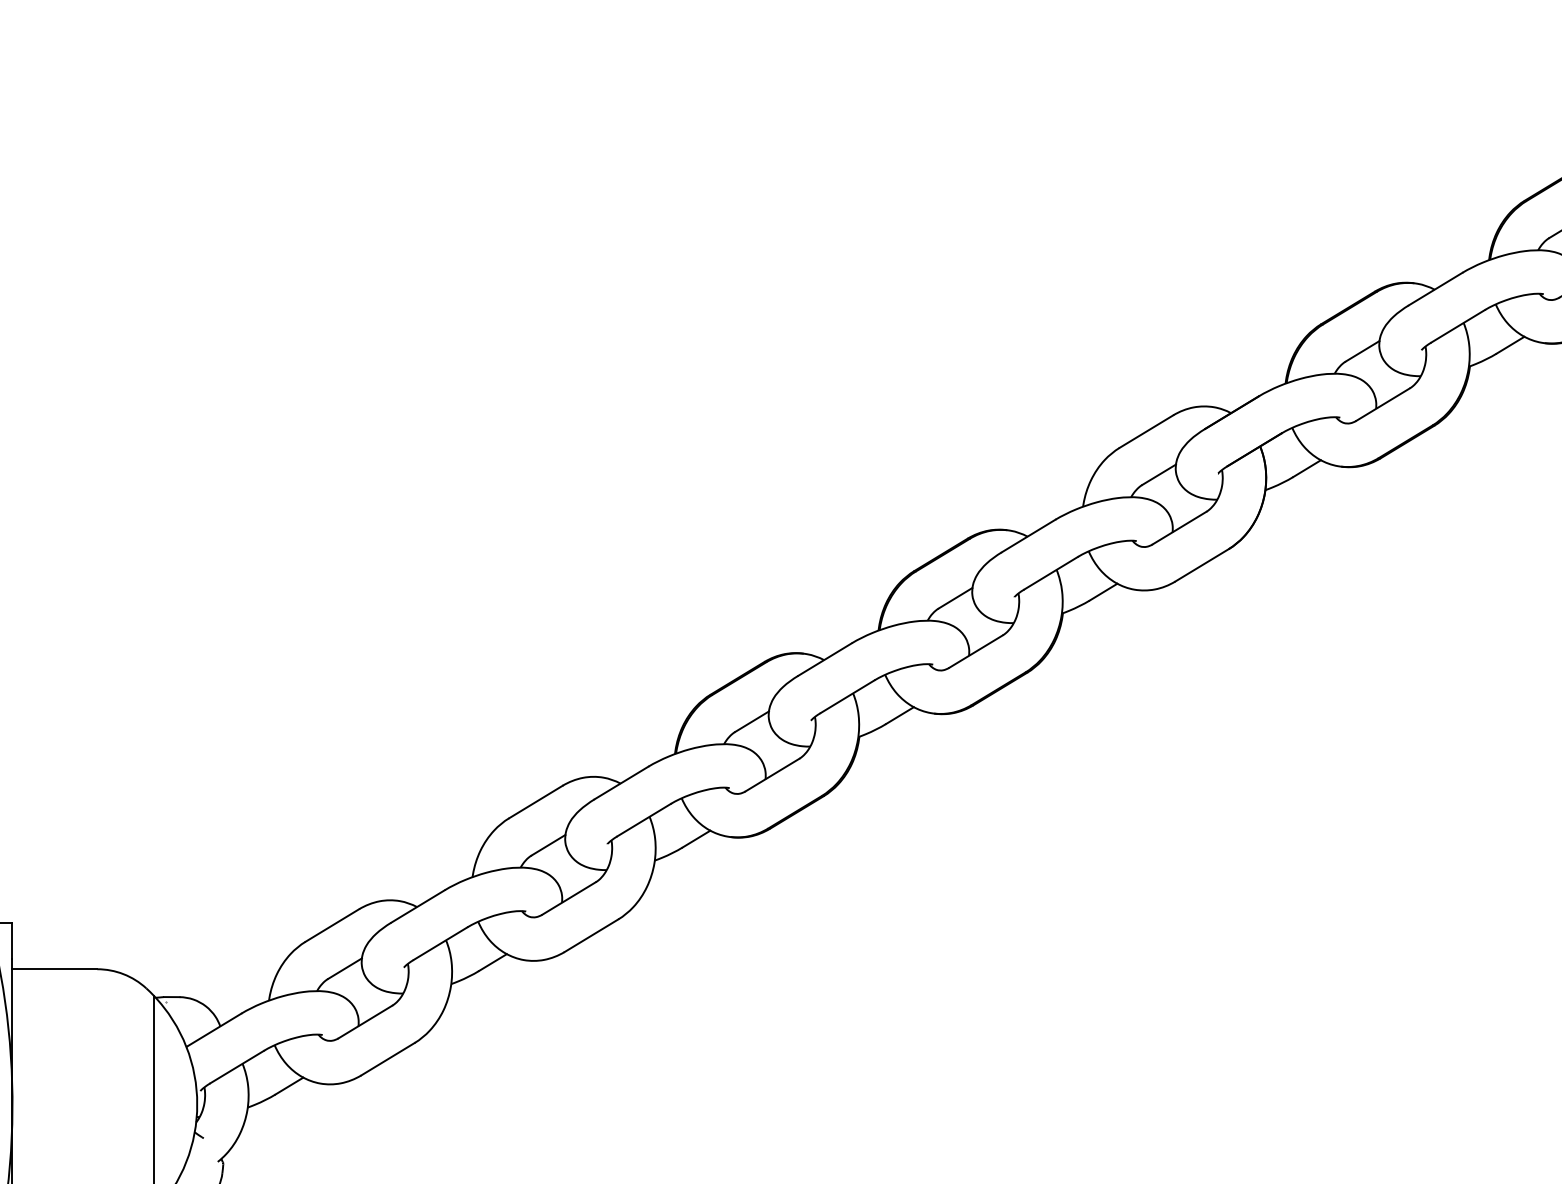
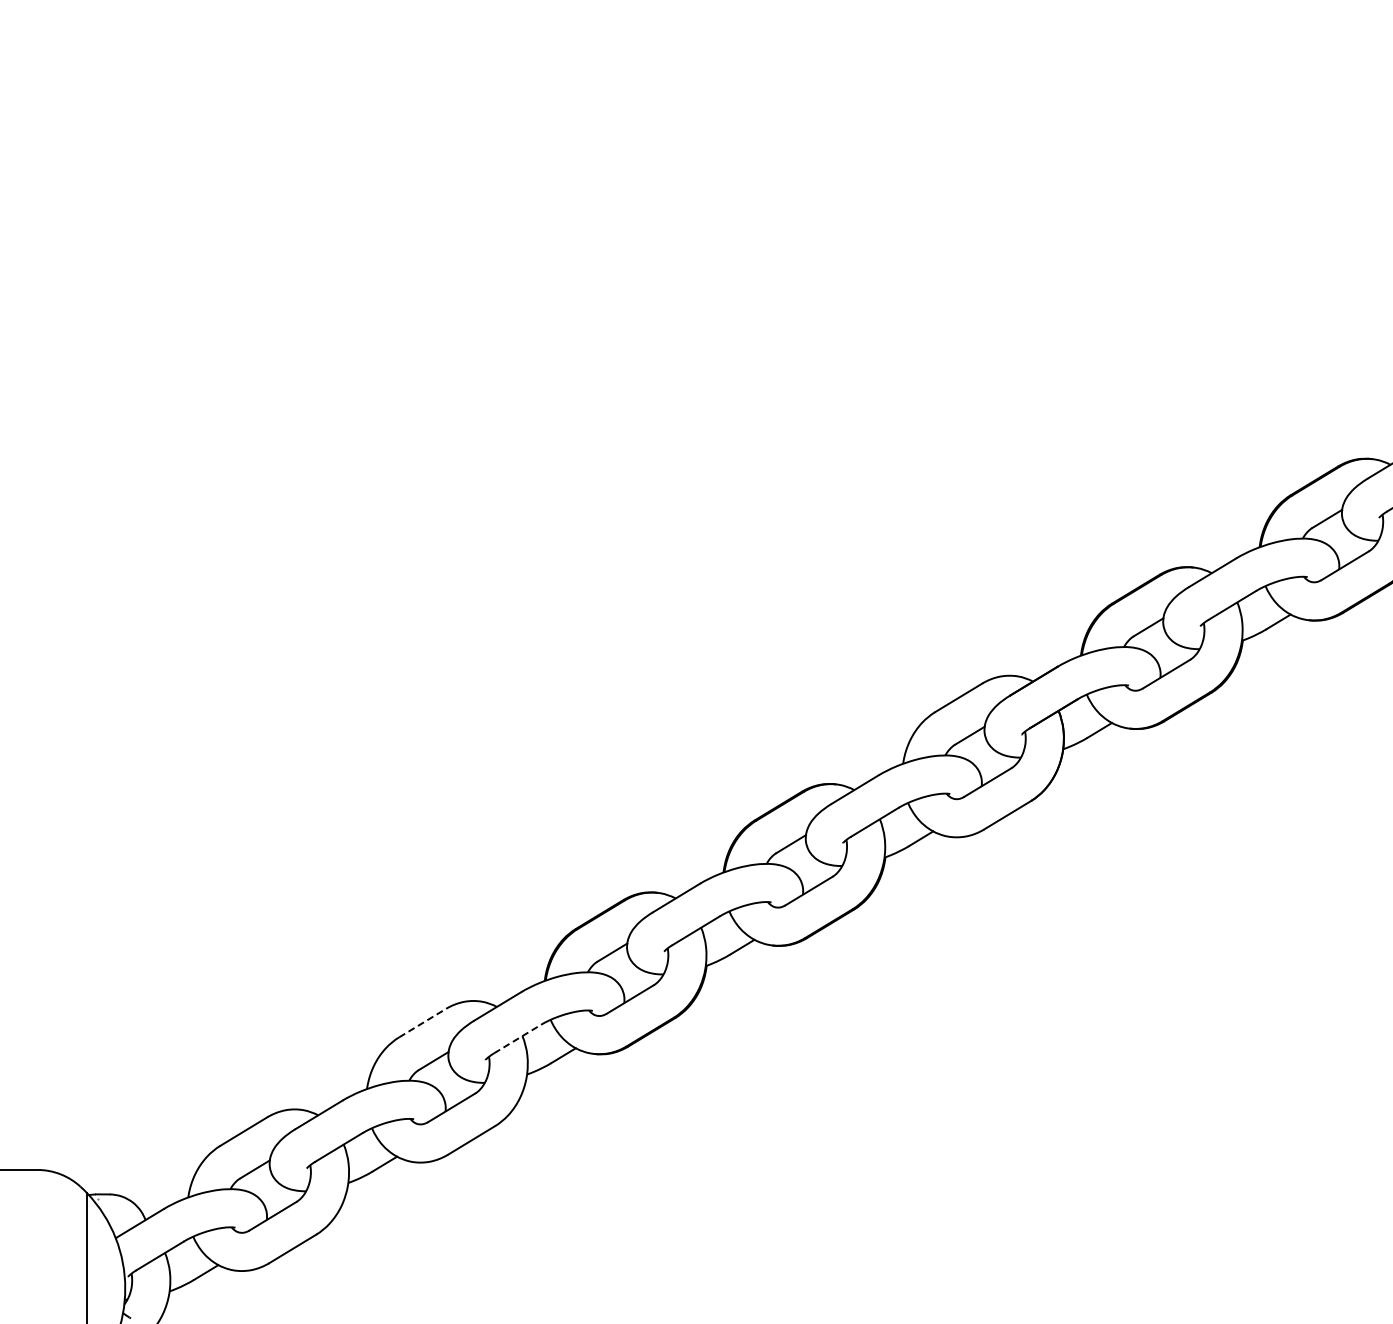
line: (535, 802) -> (422, 1023), solid -> dashed
line: (645, 819) -> (518, 1038), solid -> dashed

